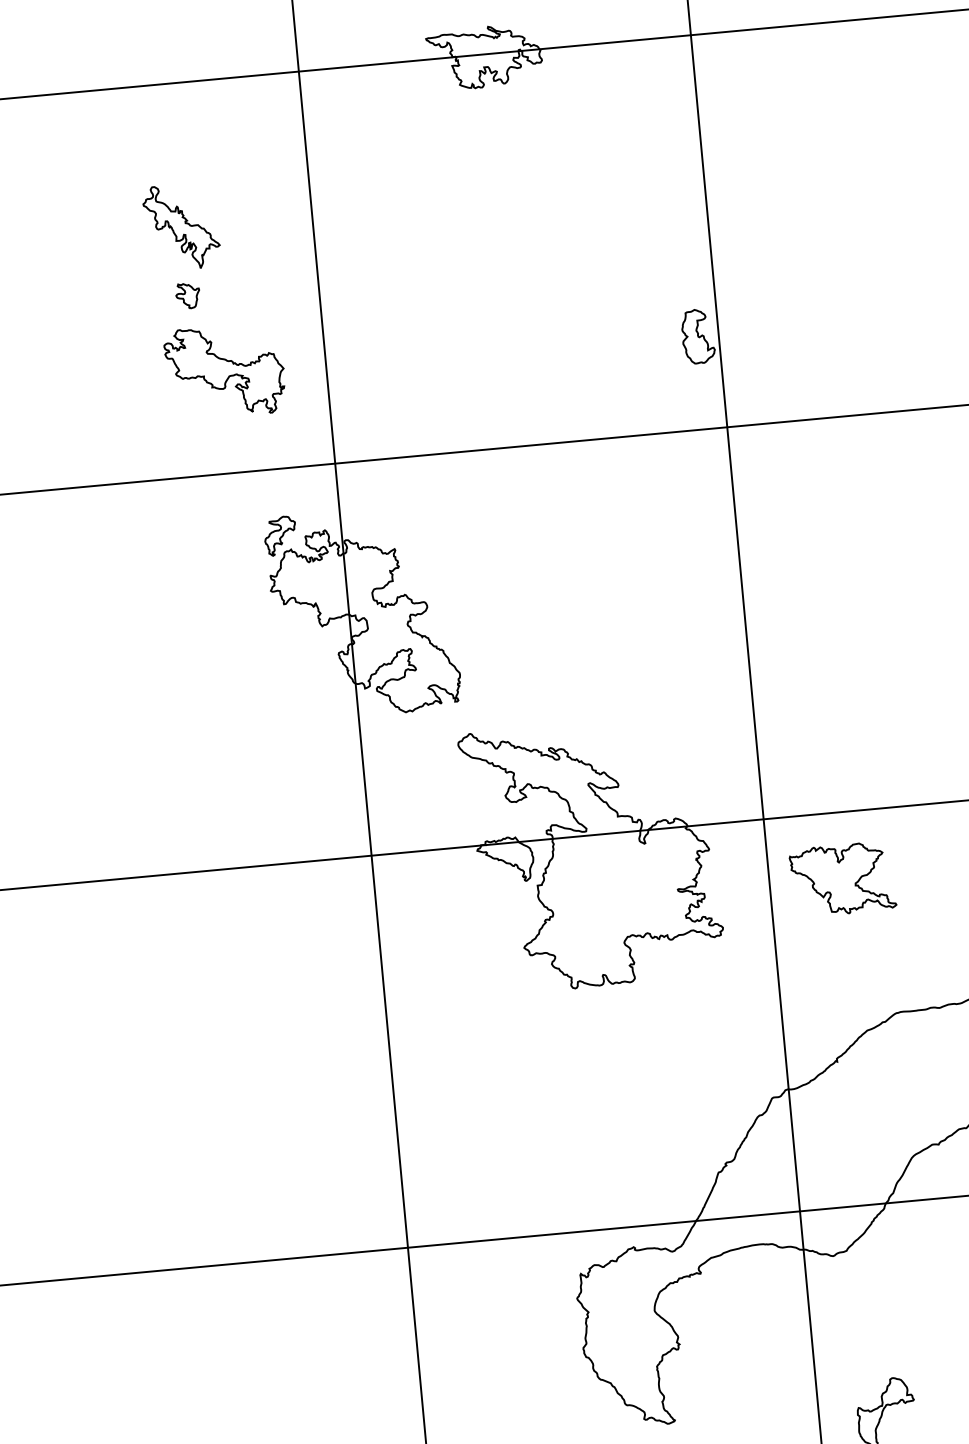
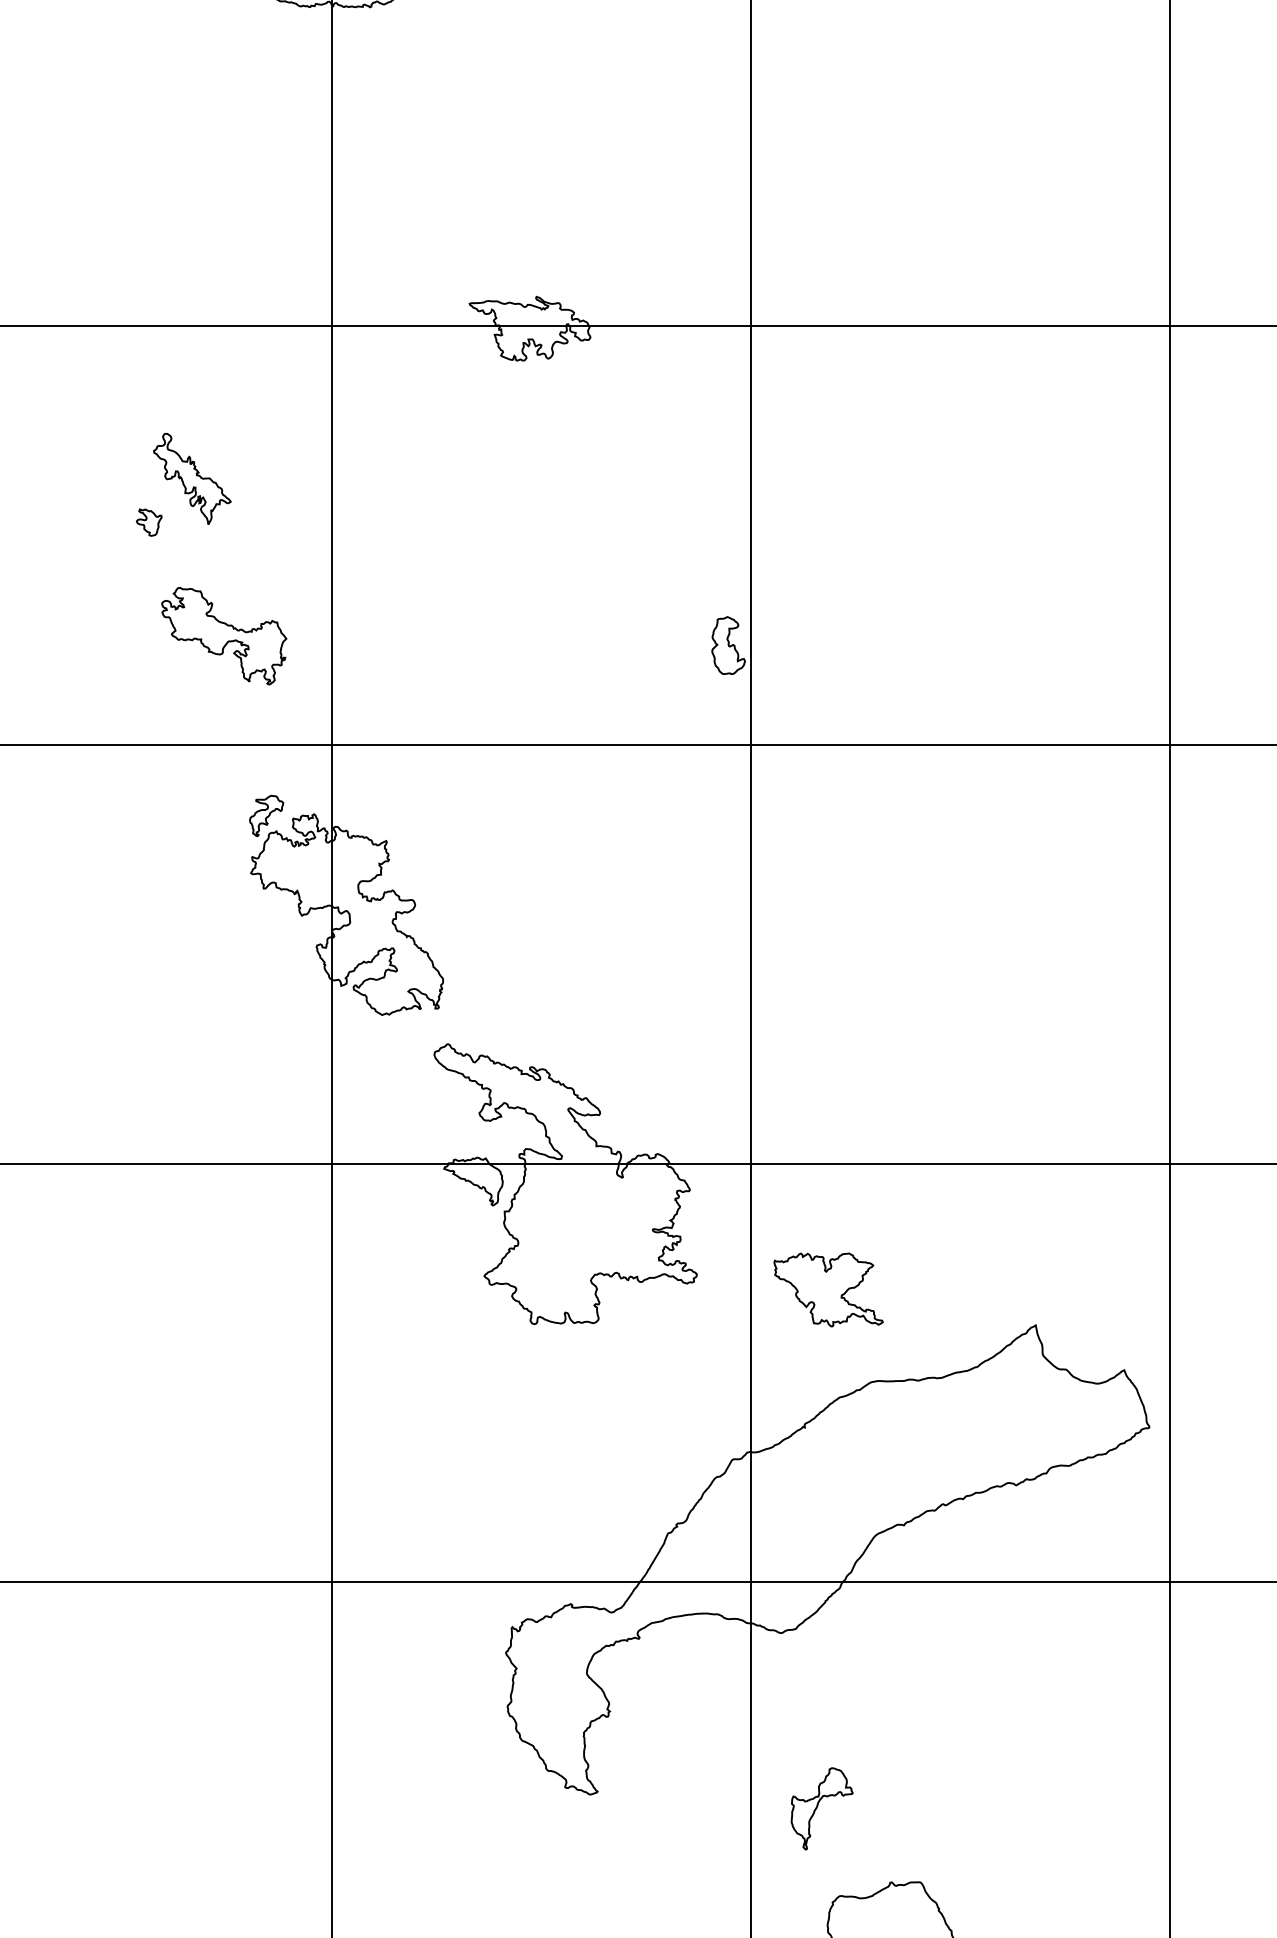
part: (187, 296) -> (148, 522), moved
part: (842, 878) -> (828, 1289), moved

